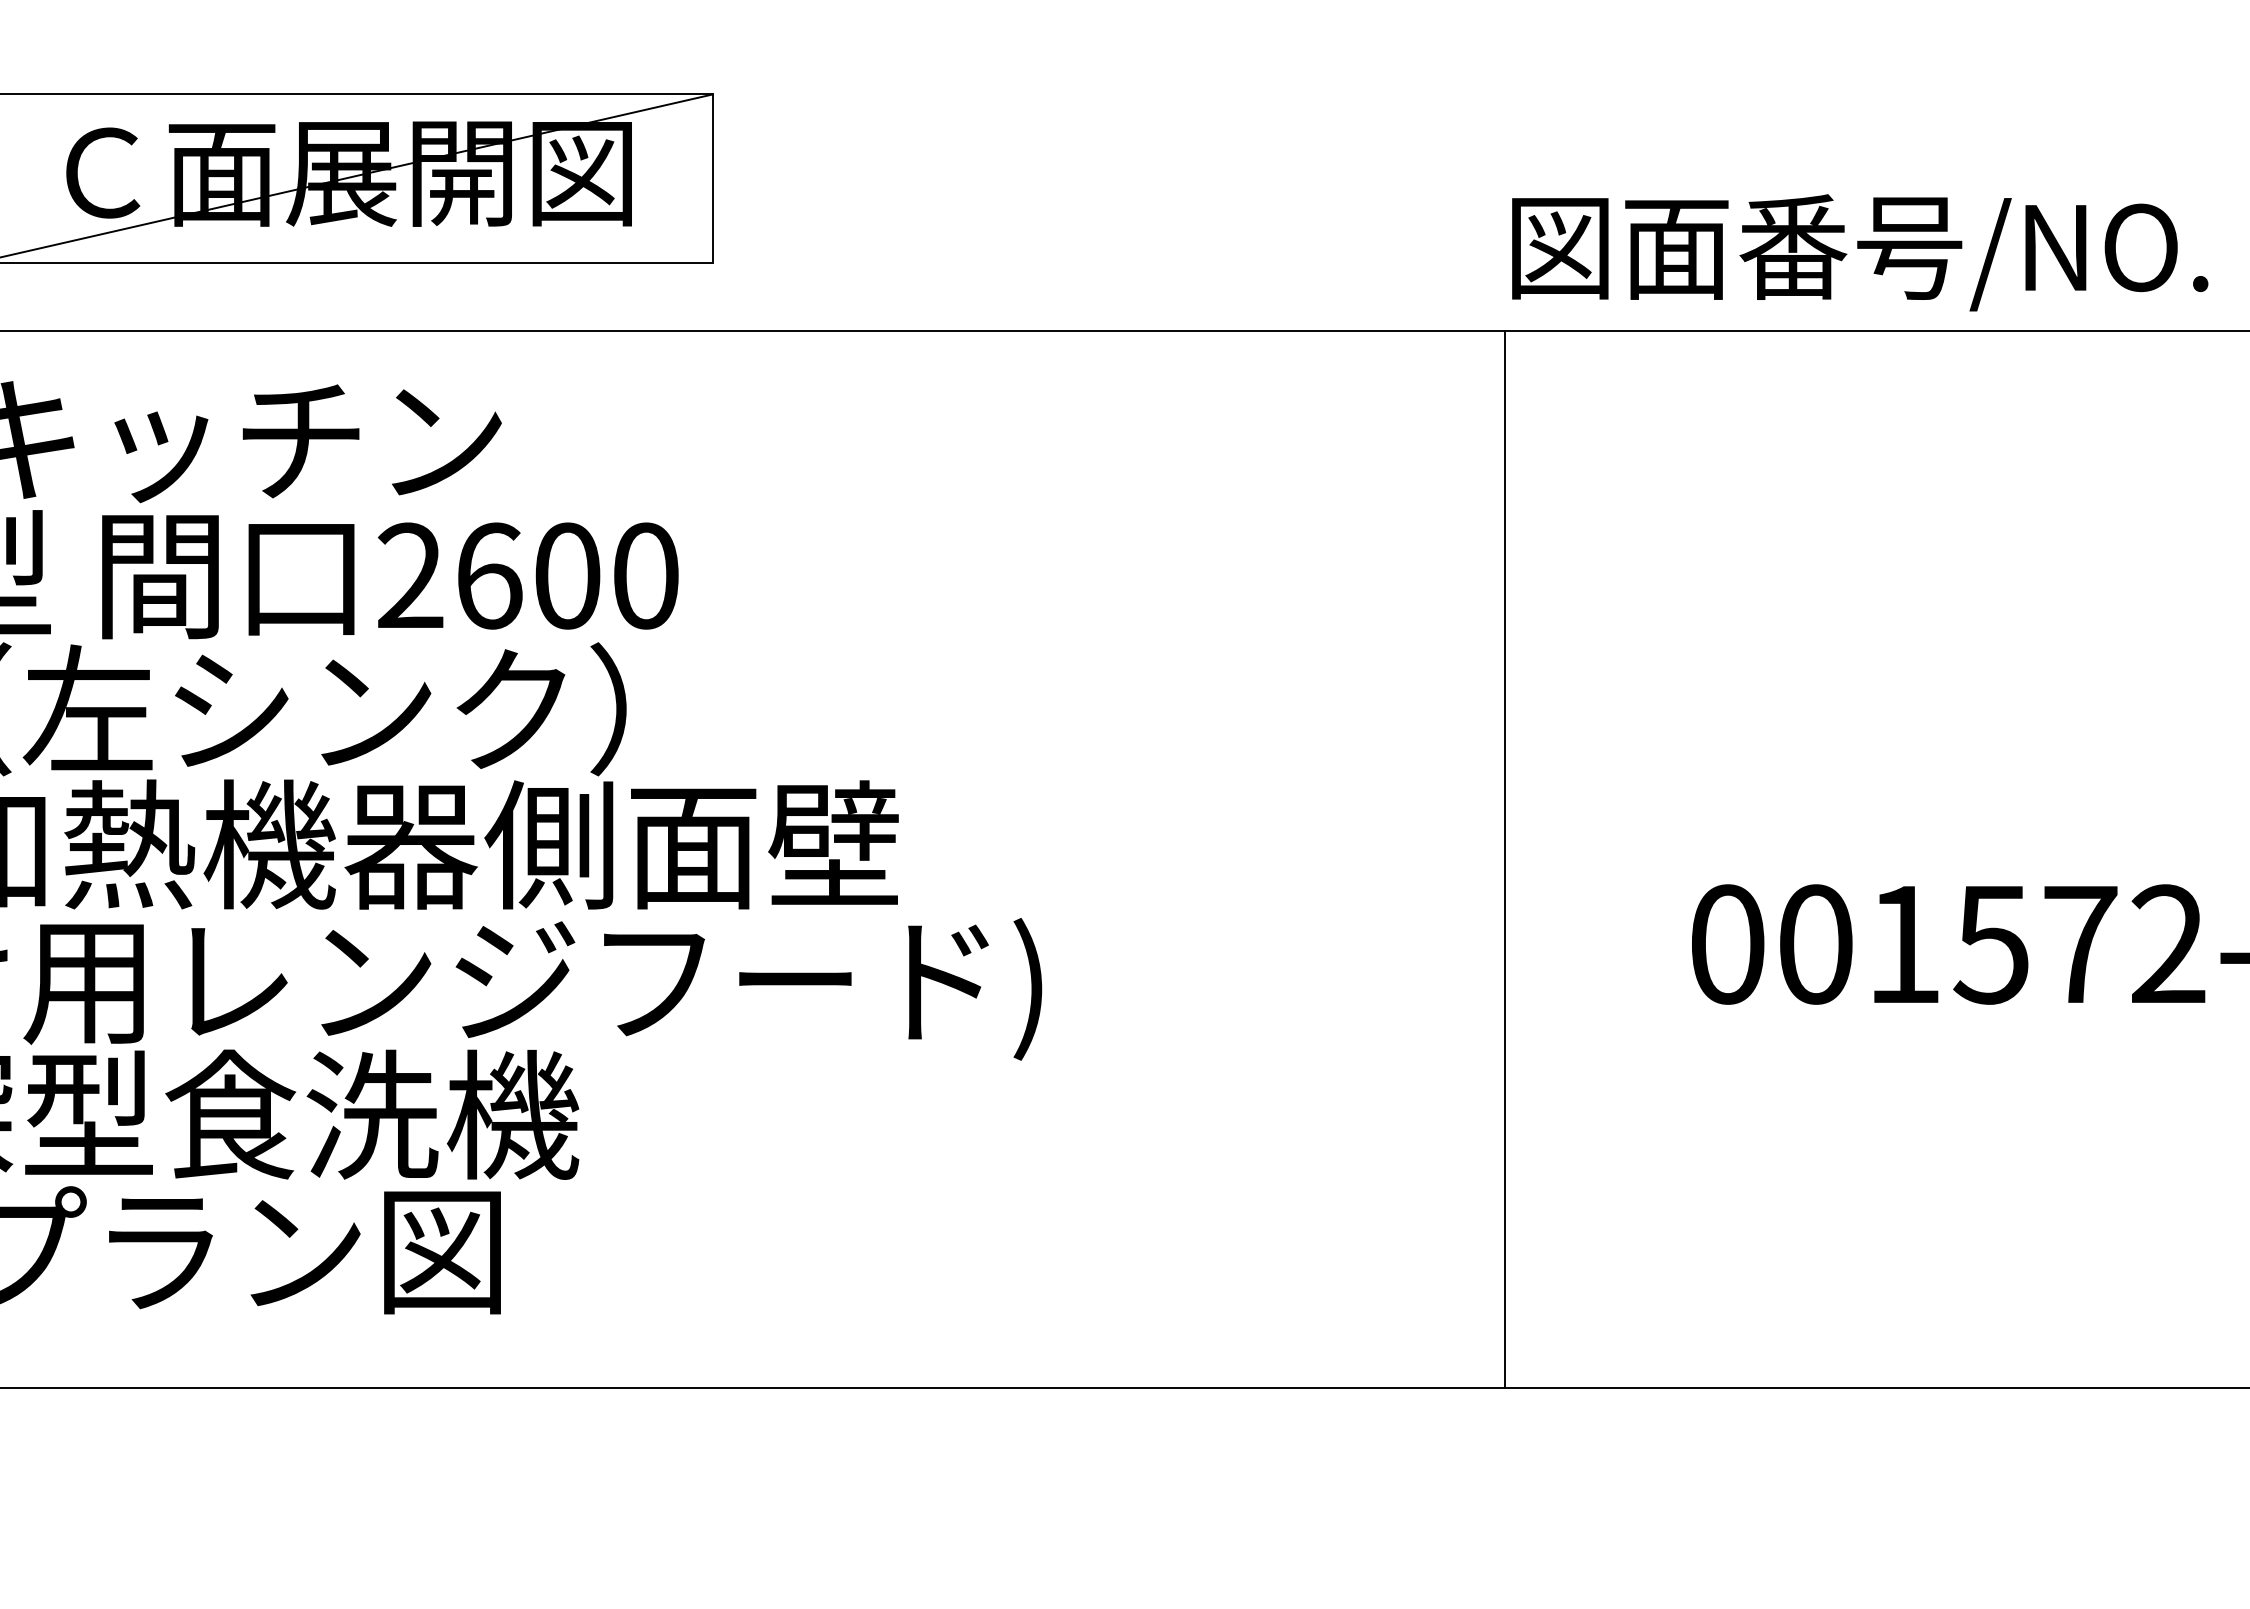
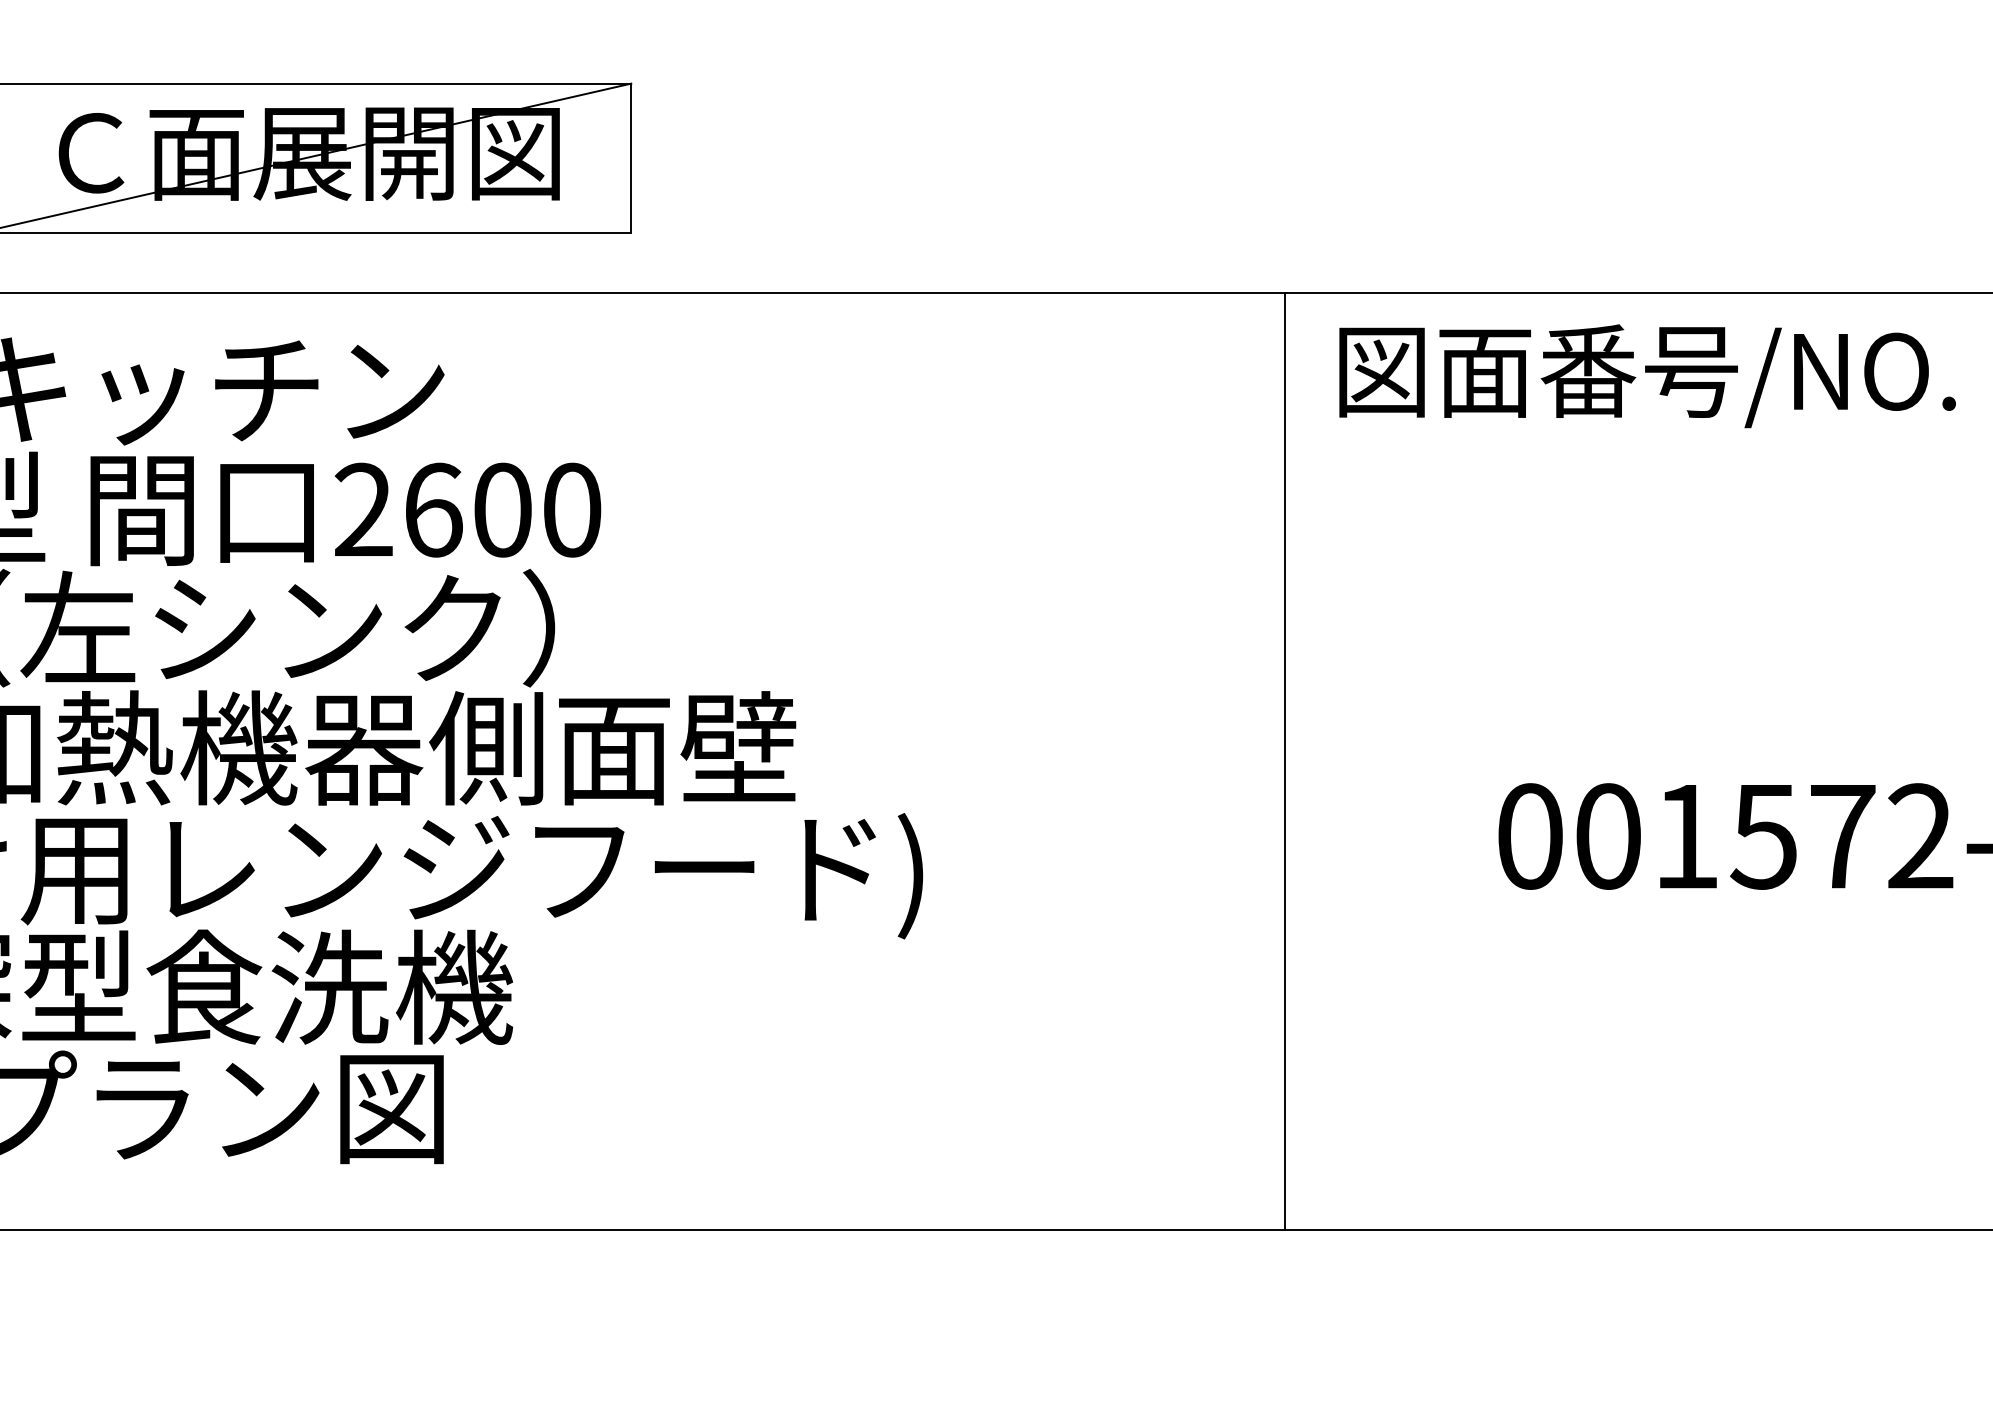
text: (1860, 252) -> (1647, 375), moved
line: (1505, 859) -> (1284, 761), moved

